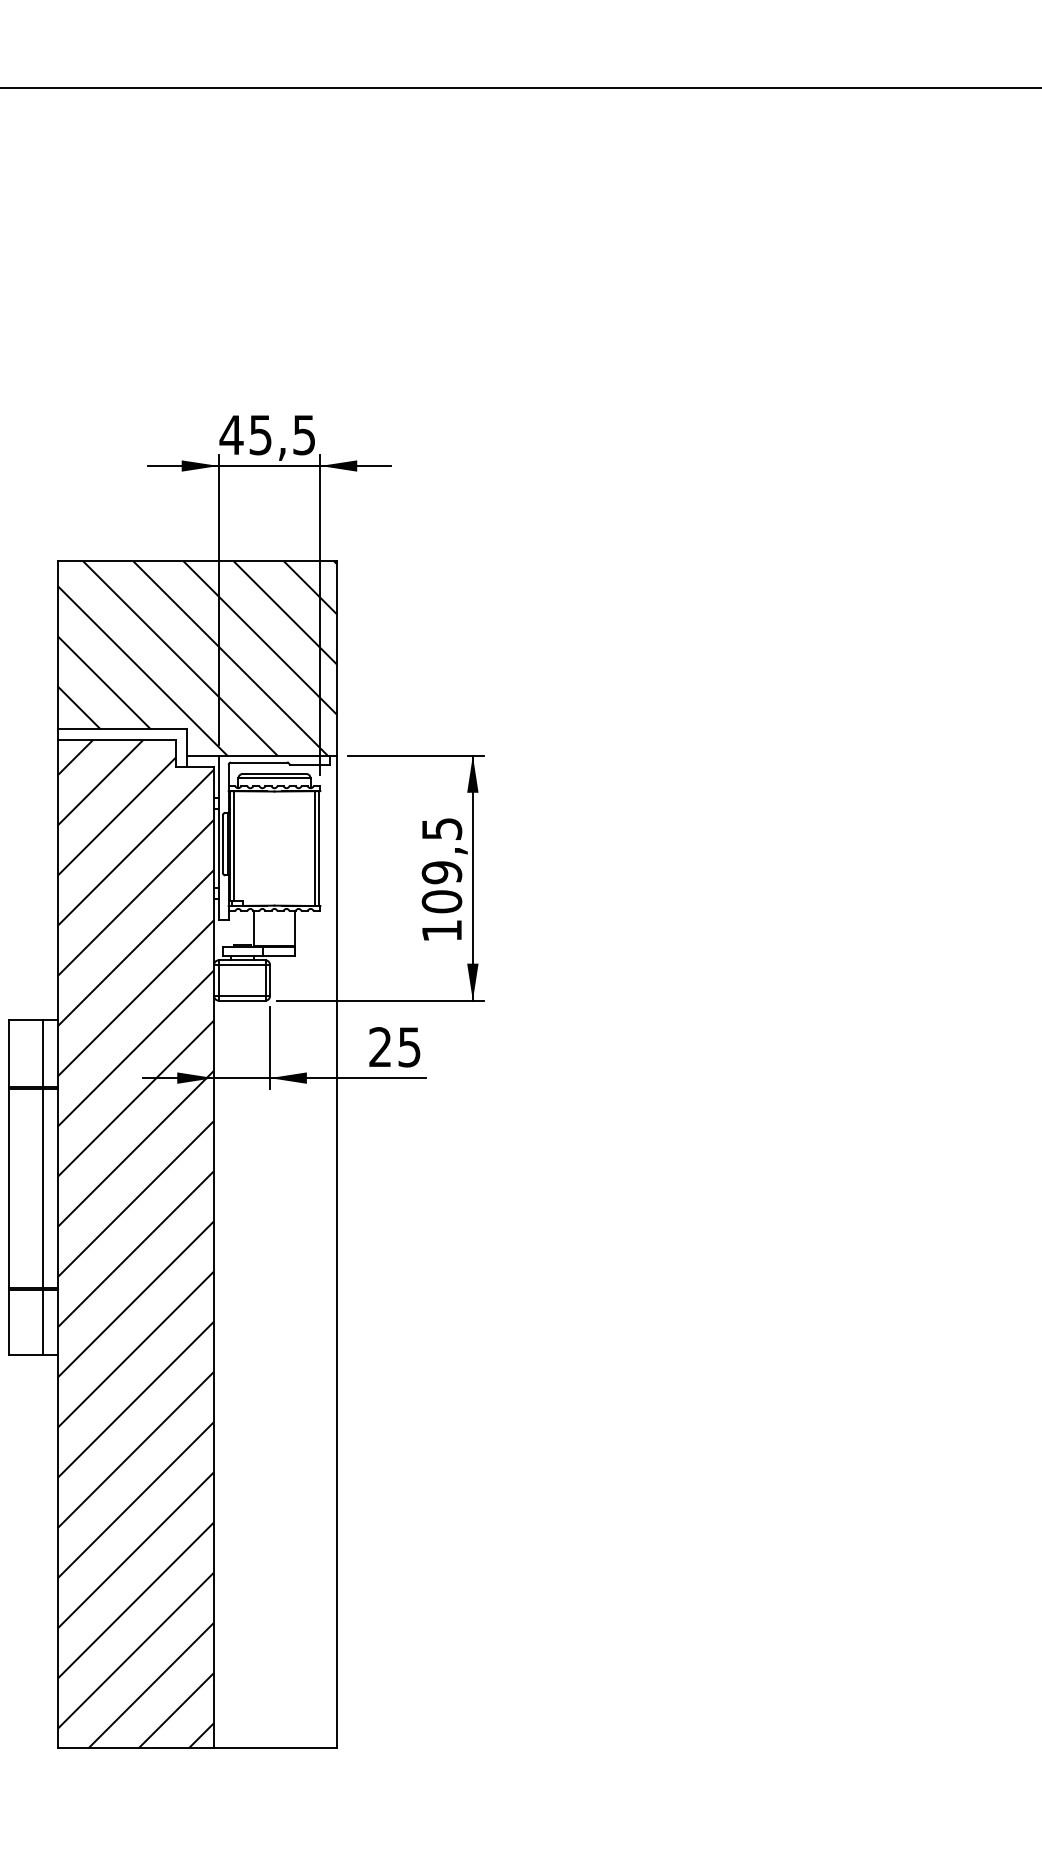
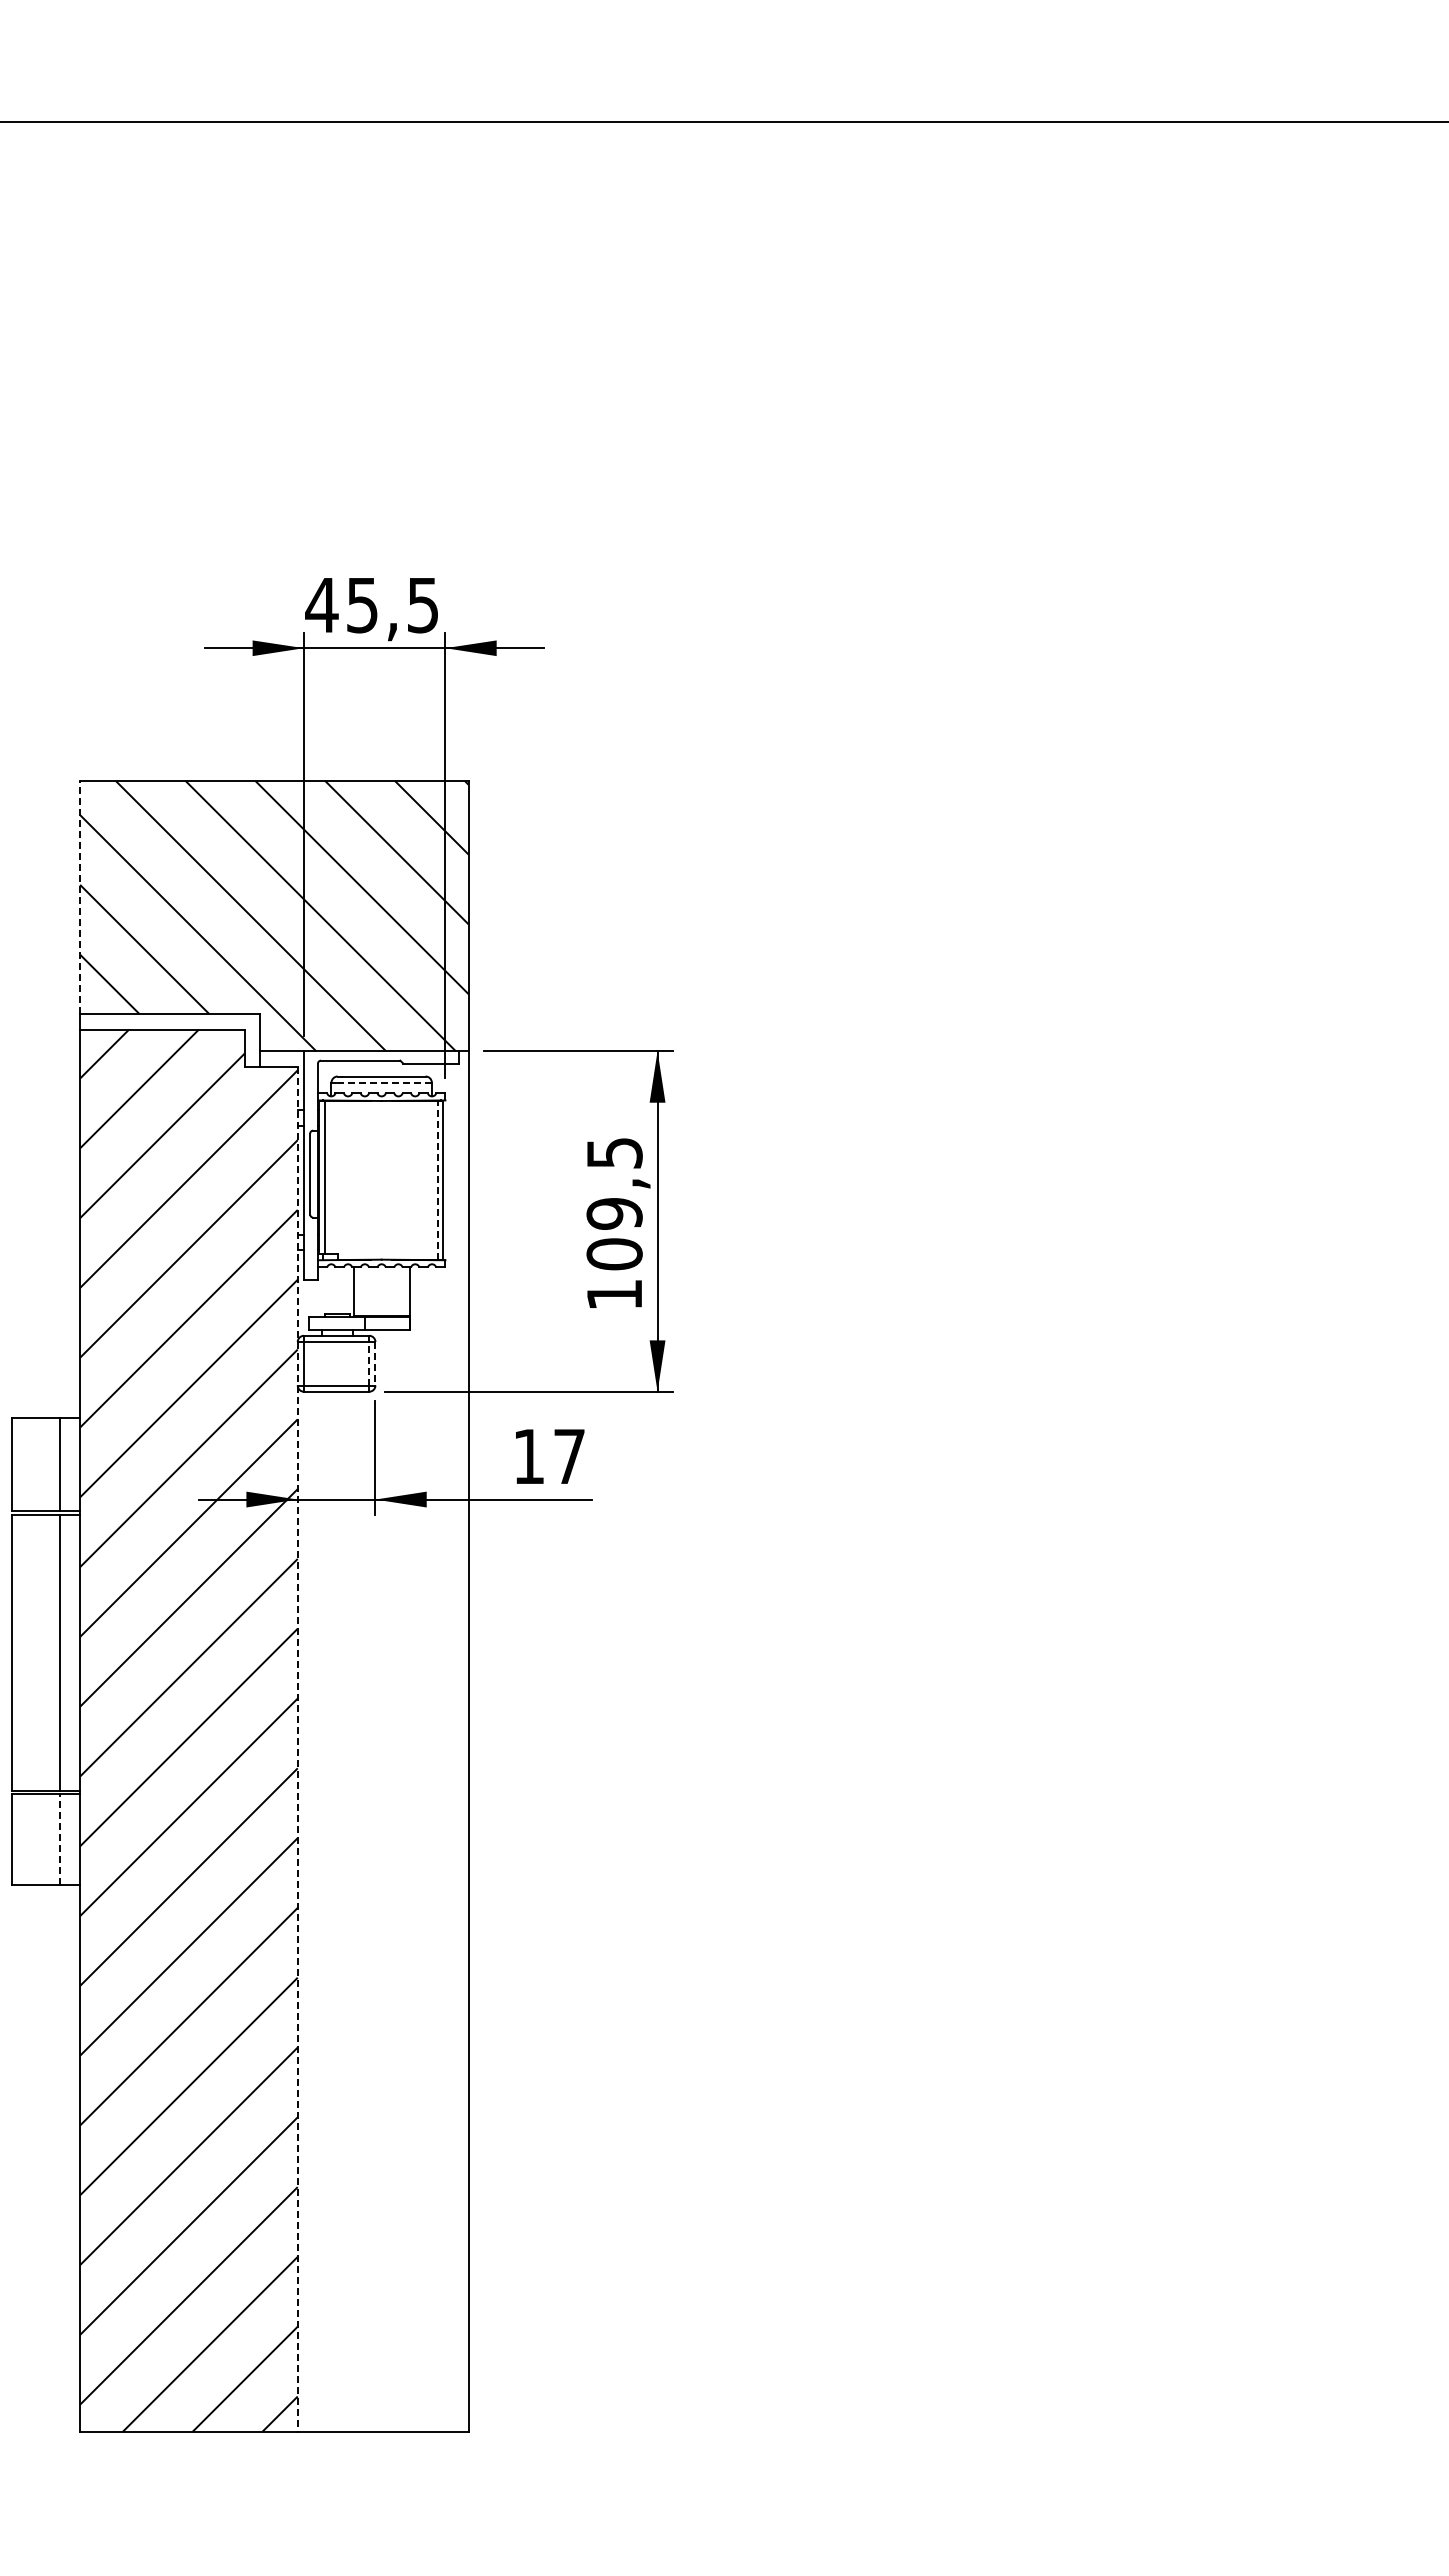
line: (57, 645) -> (80, 897), solid -> dashed
line: (275, 778) -> (383, 1082), solid -> dashed
line: (314, 847) -> (437, 1179), solid -> dashed
line: (265, 980) -> (369, 1363), solid -> dashed
line: (270, 980) -> (375, 1363), solid -> dashed
text: (394, 1047) -> (548, 1456), 25 -> 17
line: (213, 1257) -> (297, 1749), solid -> dashed
line: (43, 1321) -> (60, 1838), solid -> dashed

